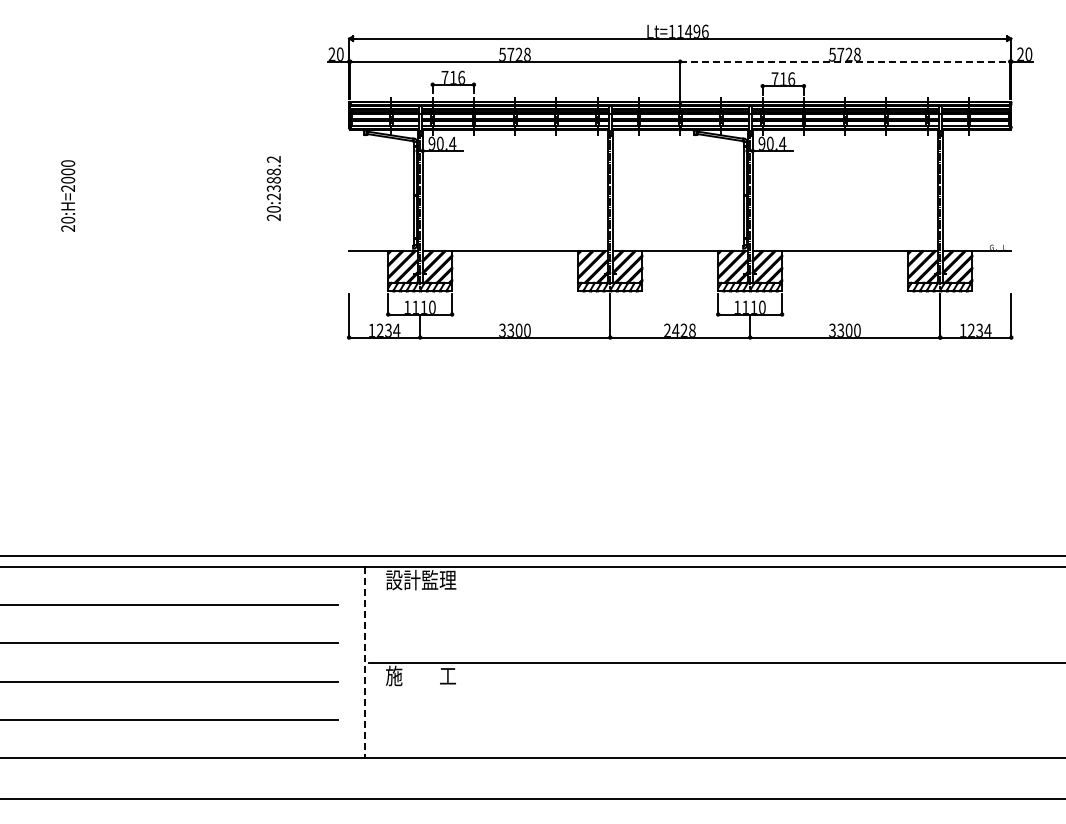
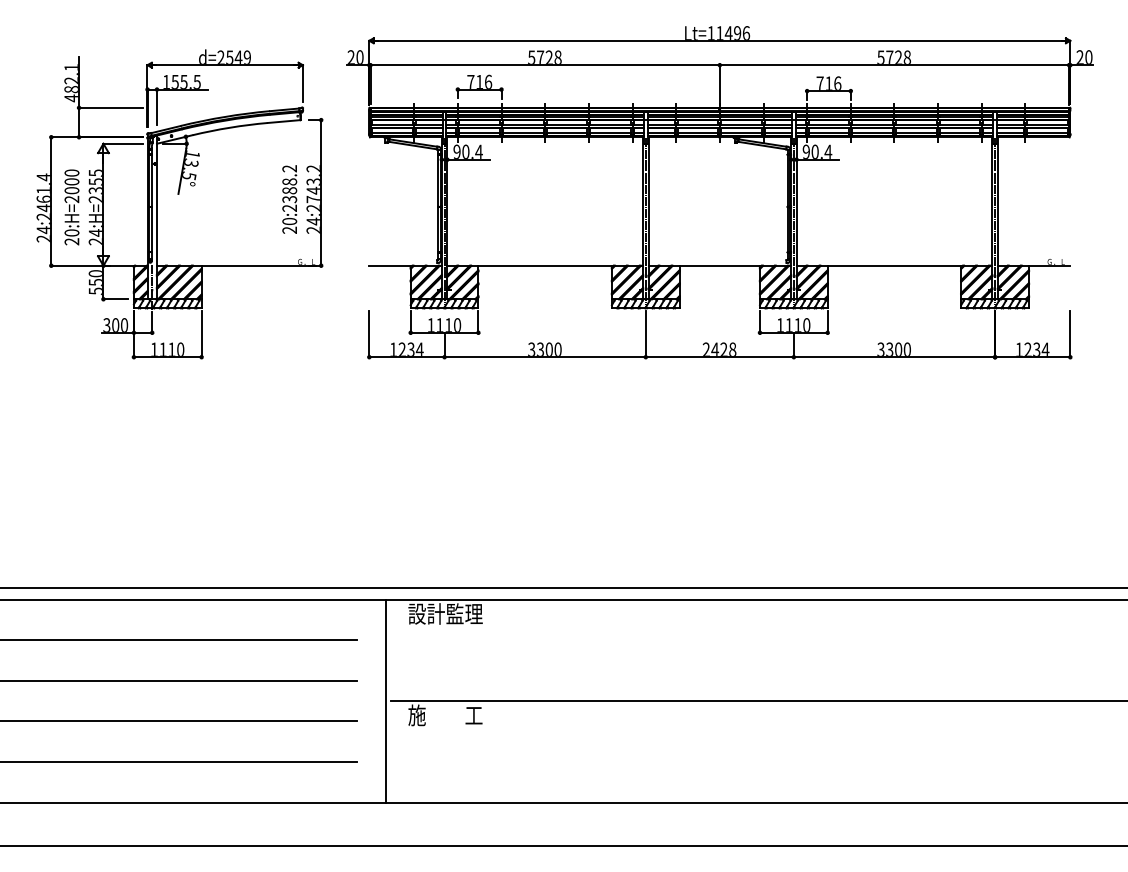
line: (845, 61) -> (894, 64), dashed -> solid
part: (169, 184) -> (179, 195), added
line: (365, 662) -> (386, 701), dashed -> solid

